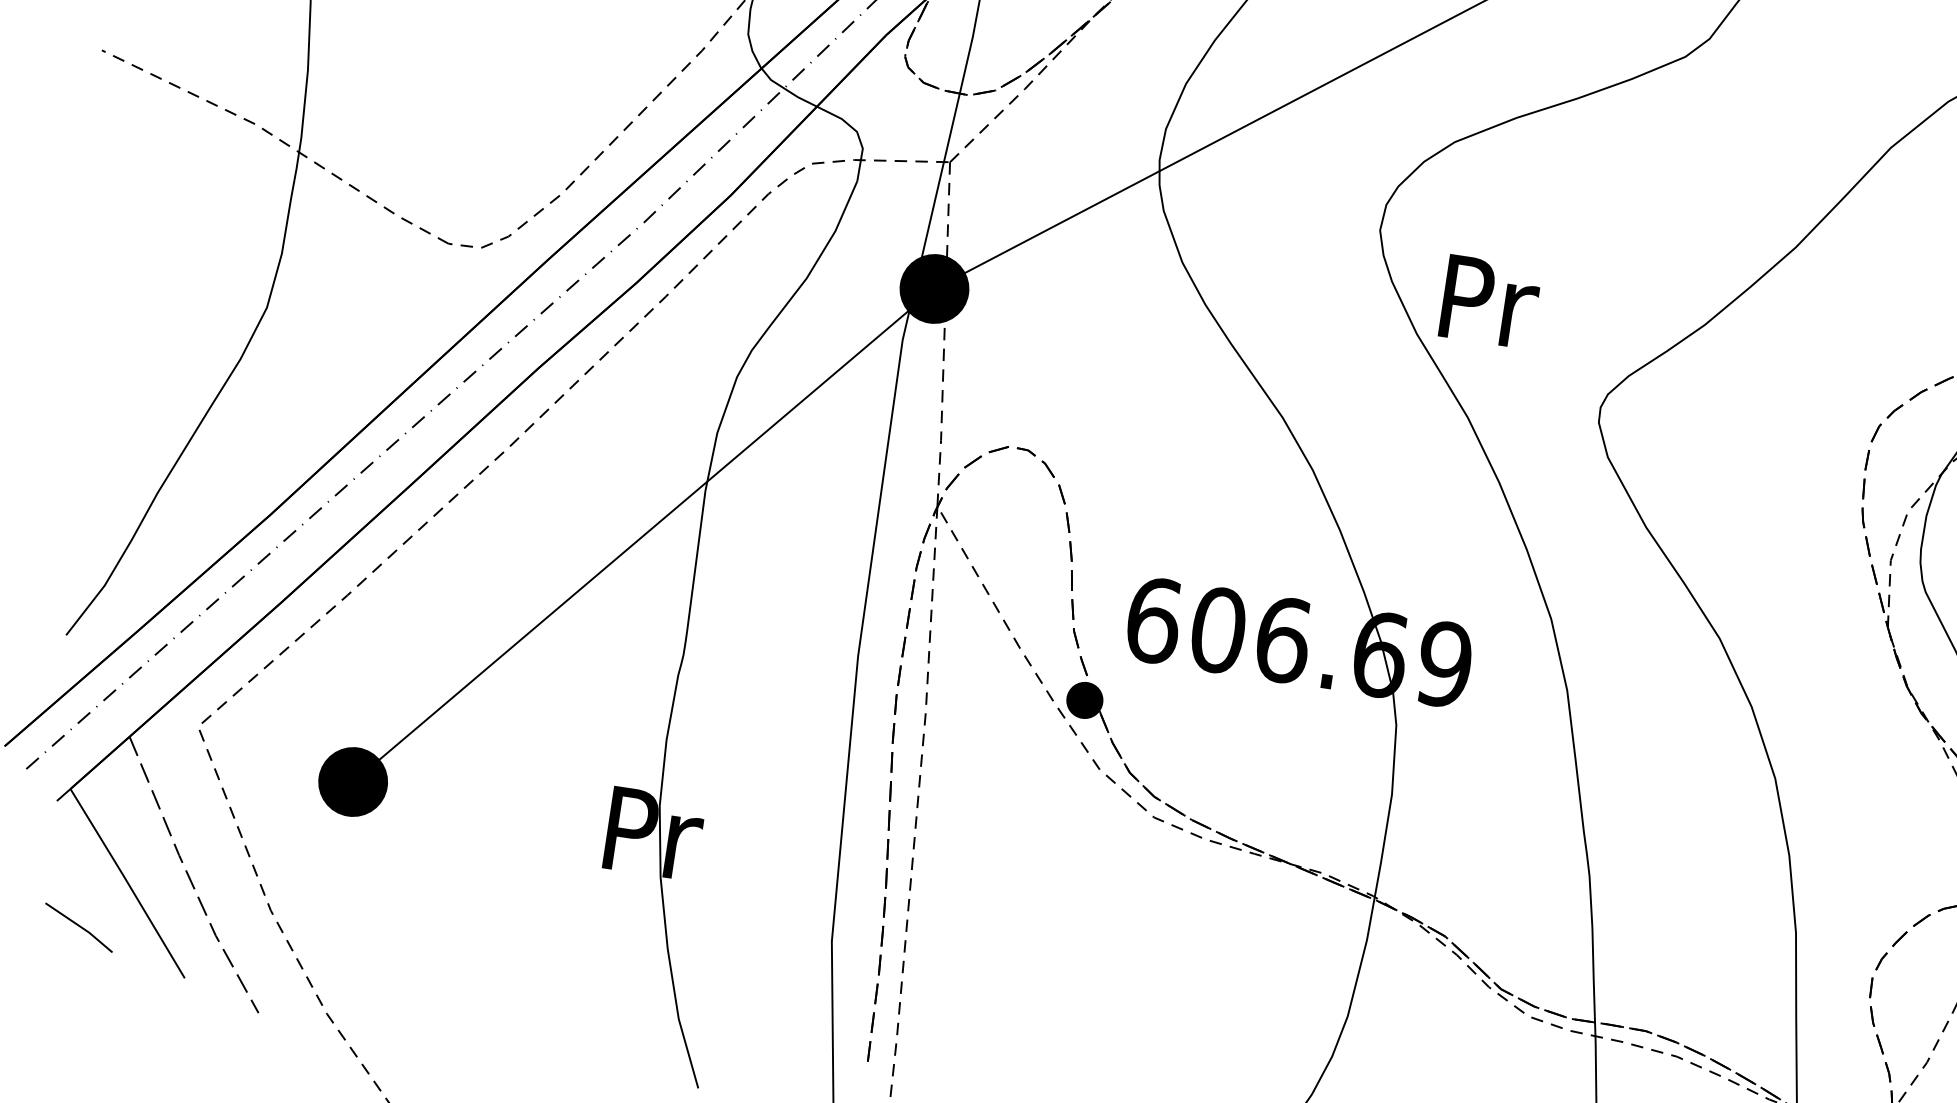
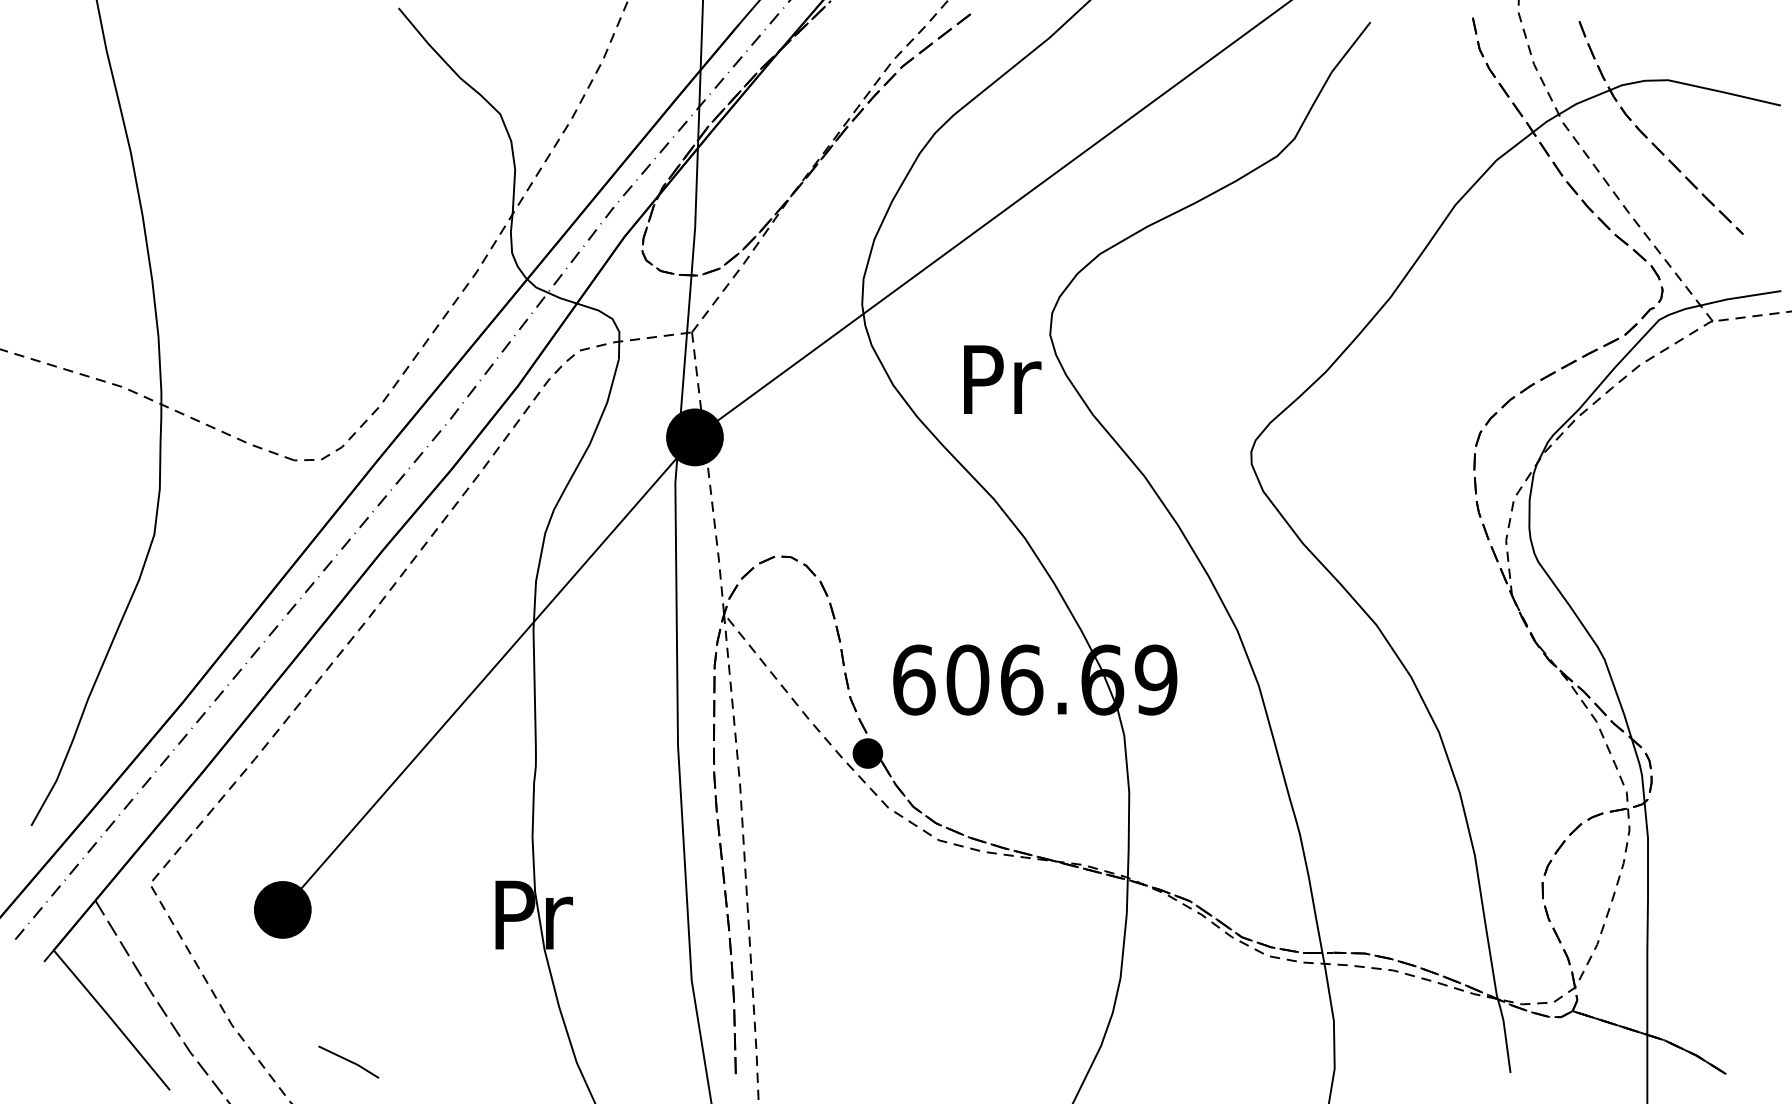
text: (1490, 301) -> (1002, 379), moved
line: (78, 926) -> (348, 1061), moved

